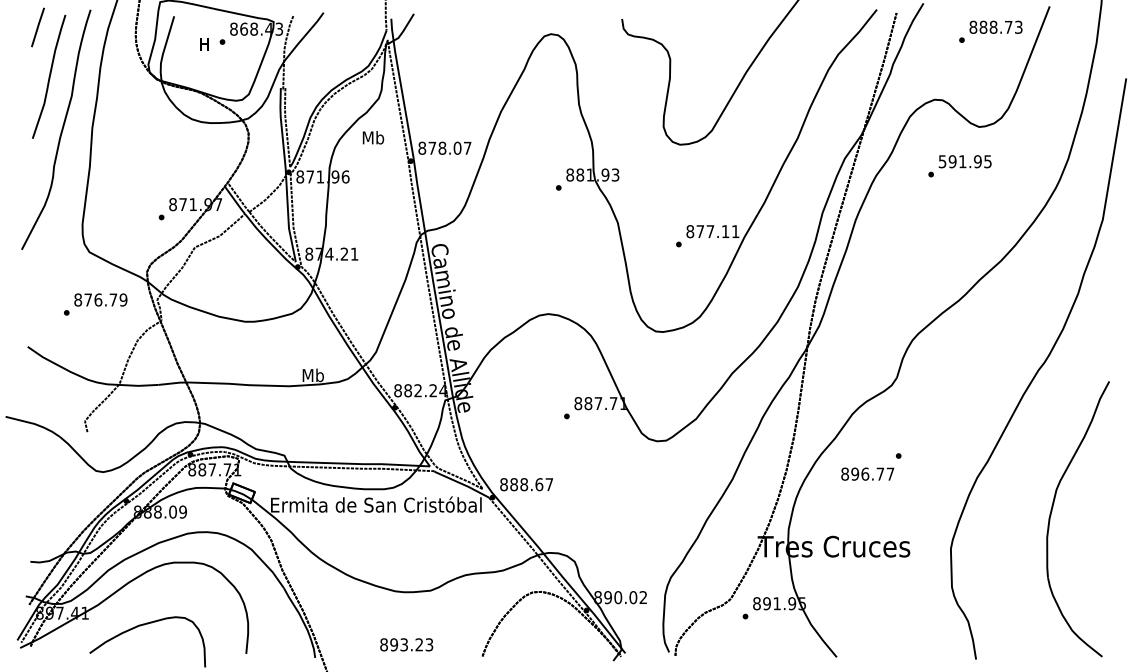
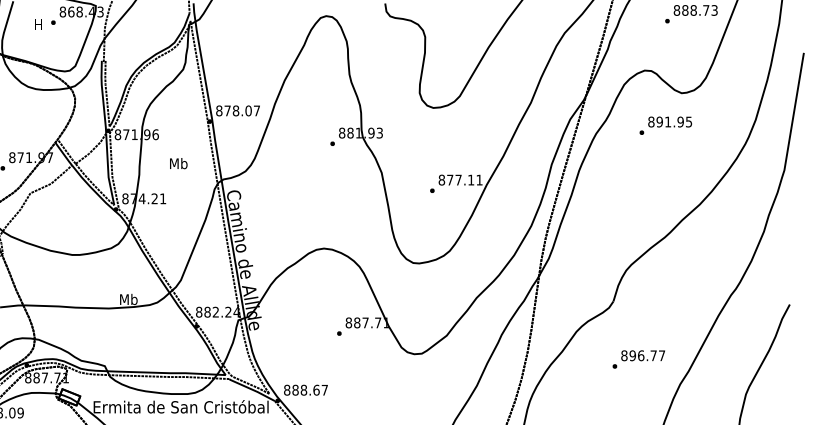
text: (373, 137) -> (178, 163), moved
text: (942, 161) -> (651, 121), 591.95 -> 891.95
text: (867, 473) -> (642, 355), moved

